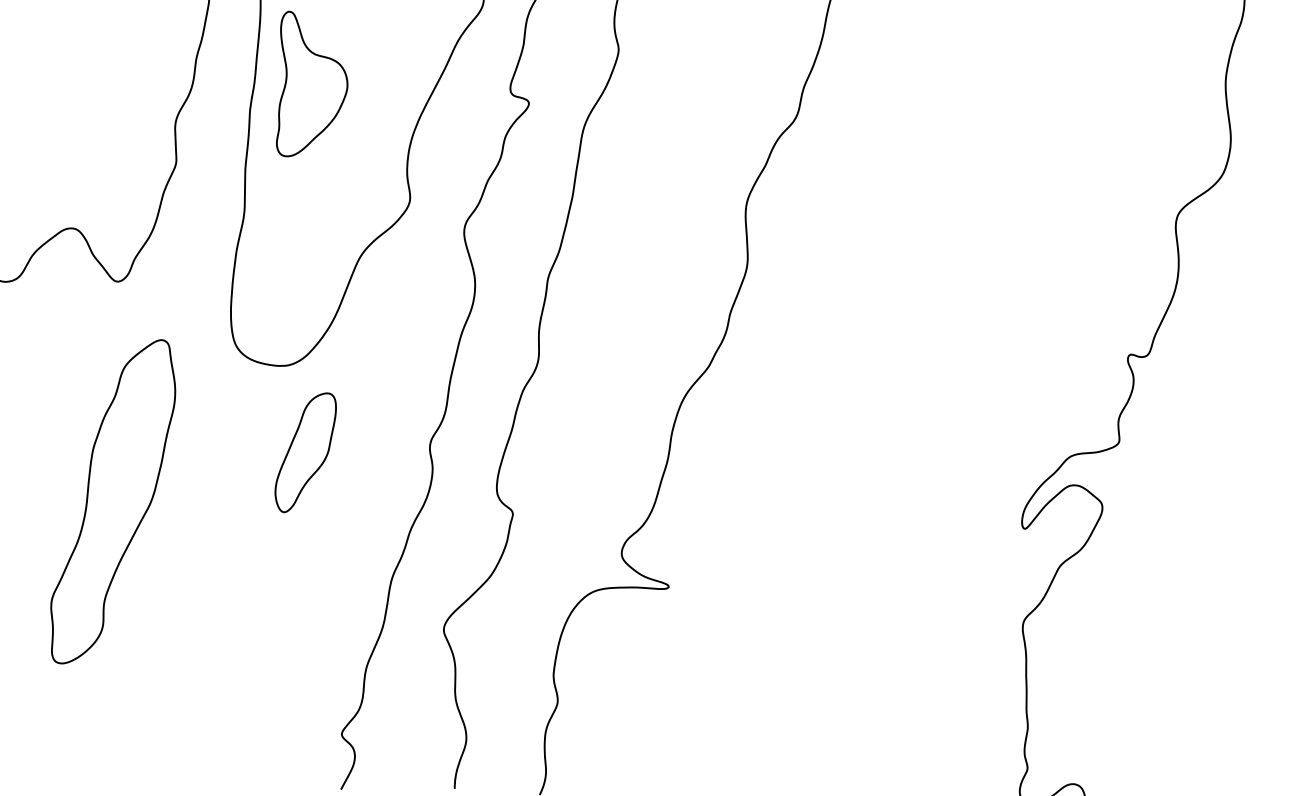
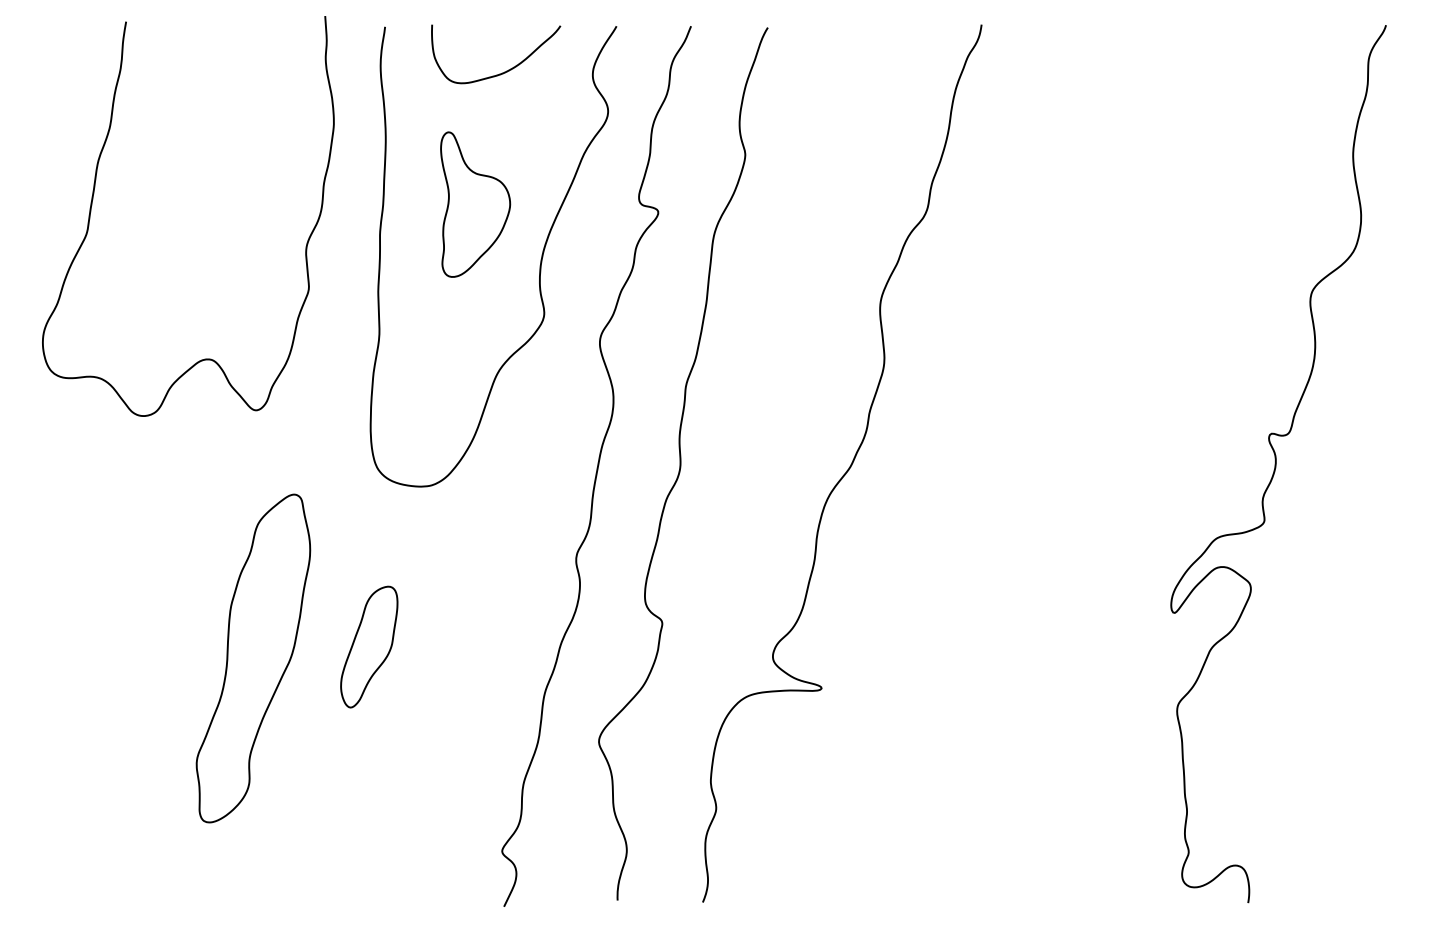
part: (312, 85) -> (475, 204), moved
part: (305, 452) -> (369, 646), moved
part: (113, 501) -> (253, 658), moved

